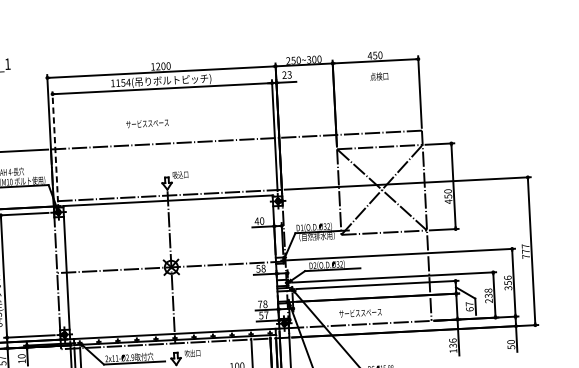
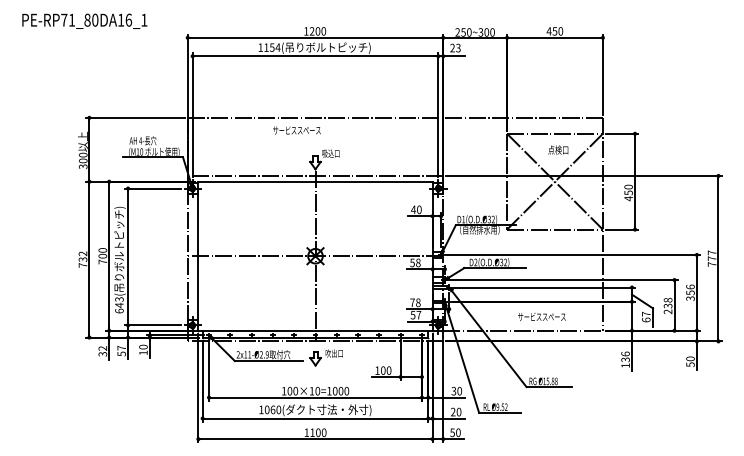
text: (379, 76) -> (558, 149), moved
text: (147, 123) -> (296, 130), moved
line: (55, 146) -> (192, 114), dashed -> solid
text: (360, 312) -> (541, 316), moved

